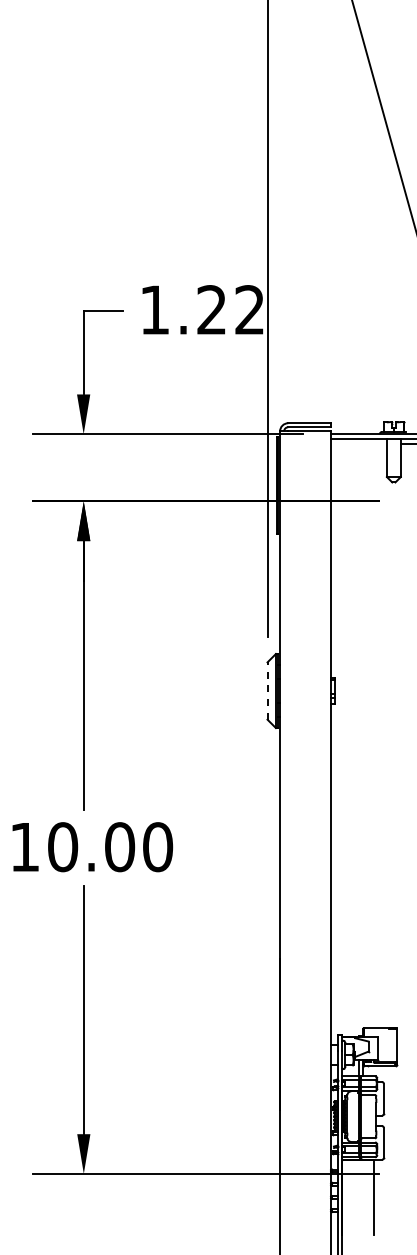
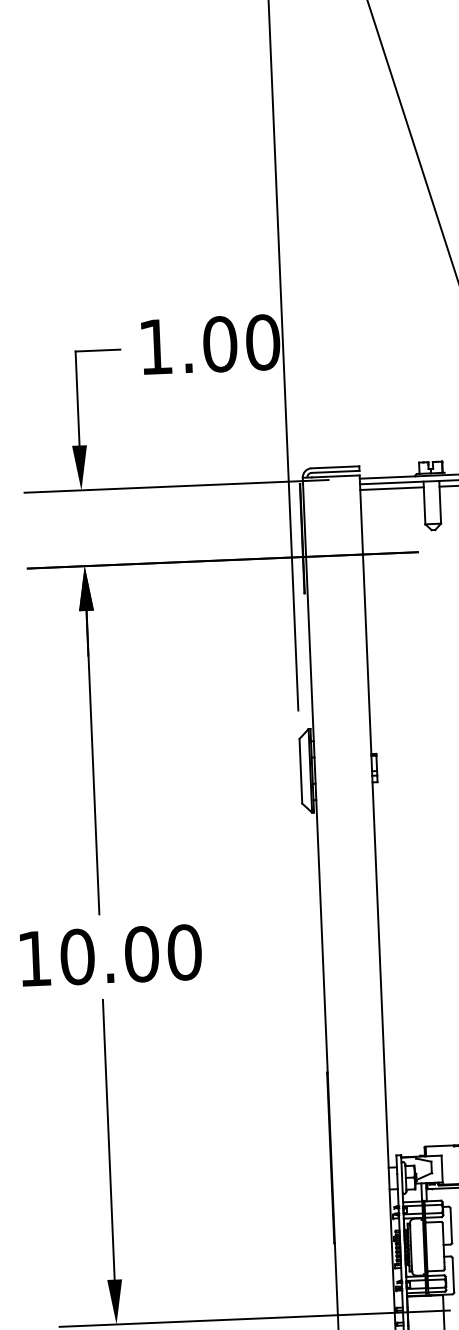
text: (231, 310) -> (242, 343), 1.22 -> 1.00
line: (358, 444) -> (391, 488), added
line: (267, 691) -> (300, 771), dashed -> solid

